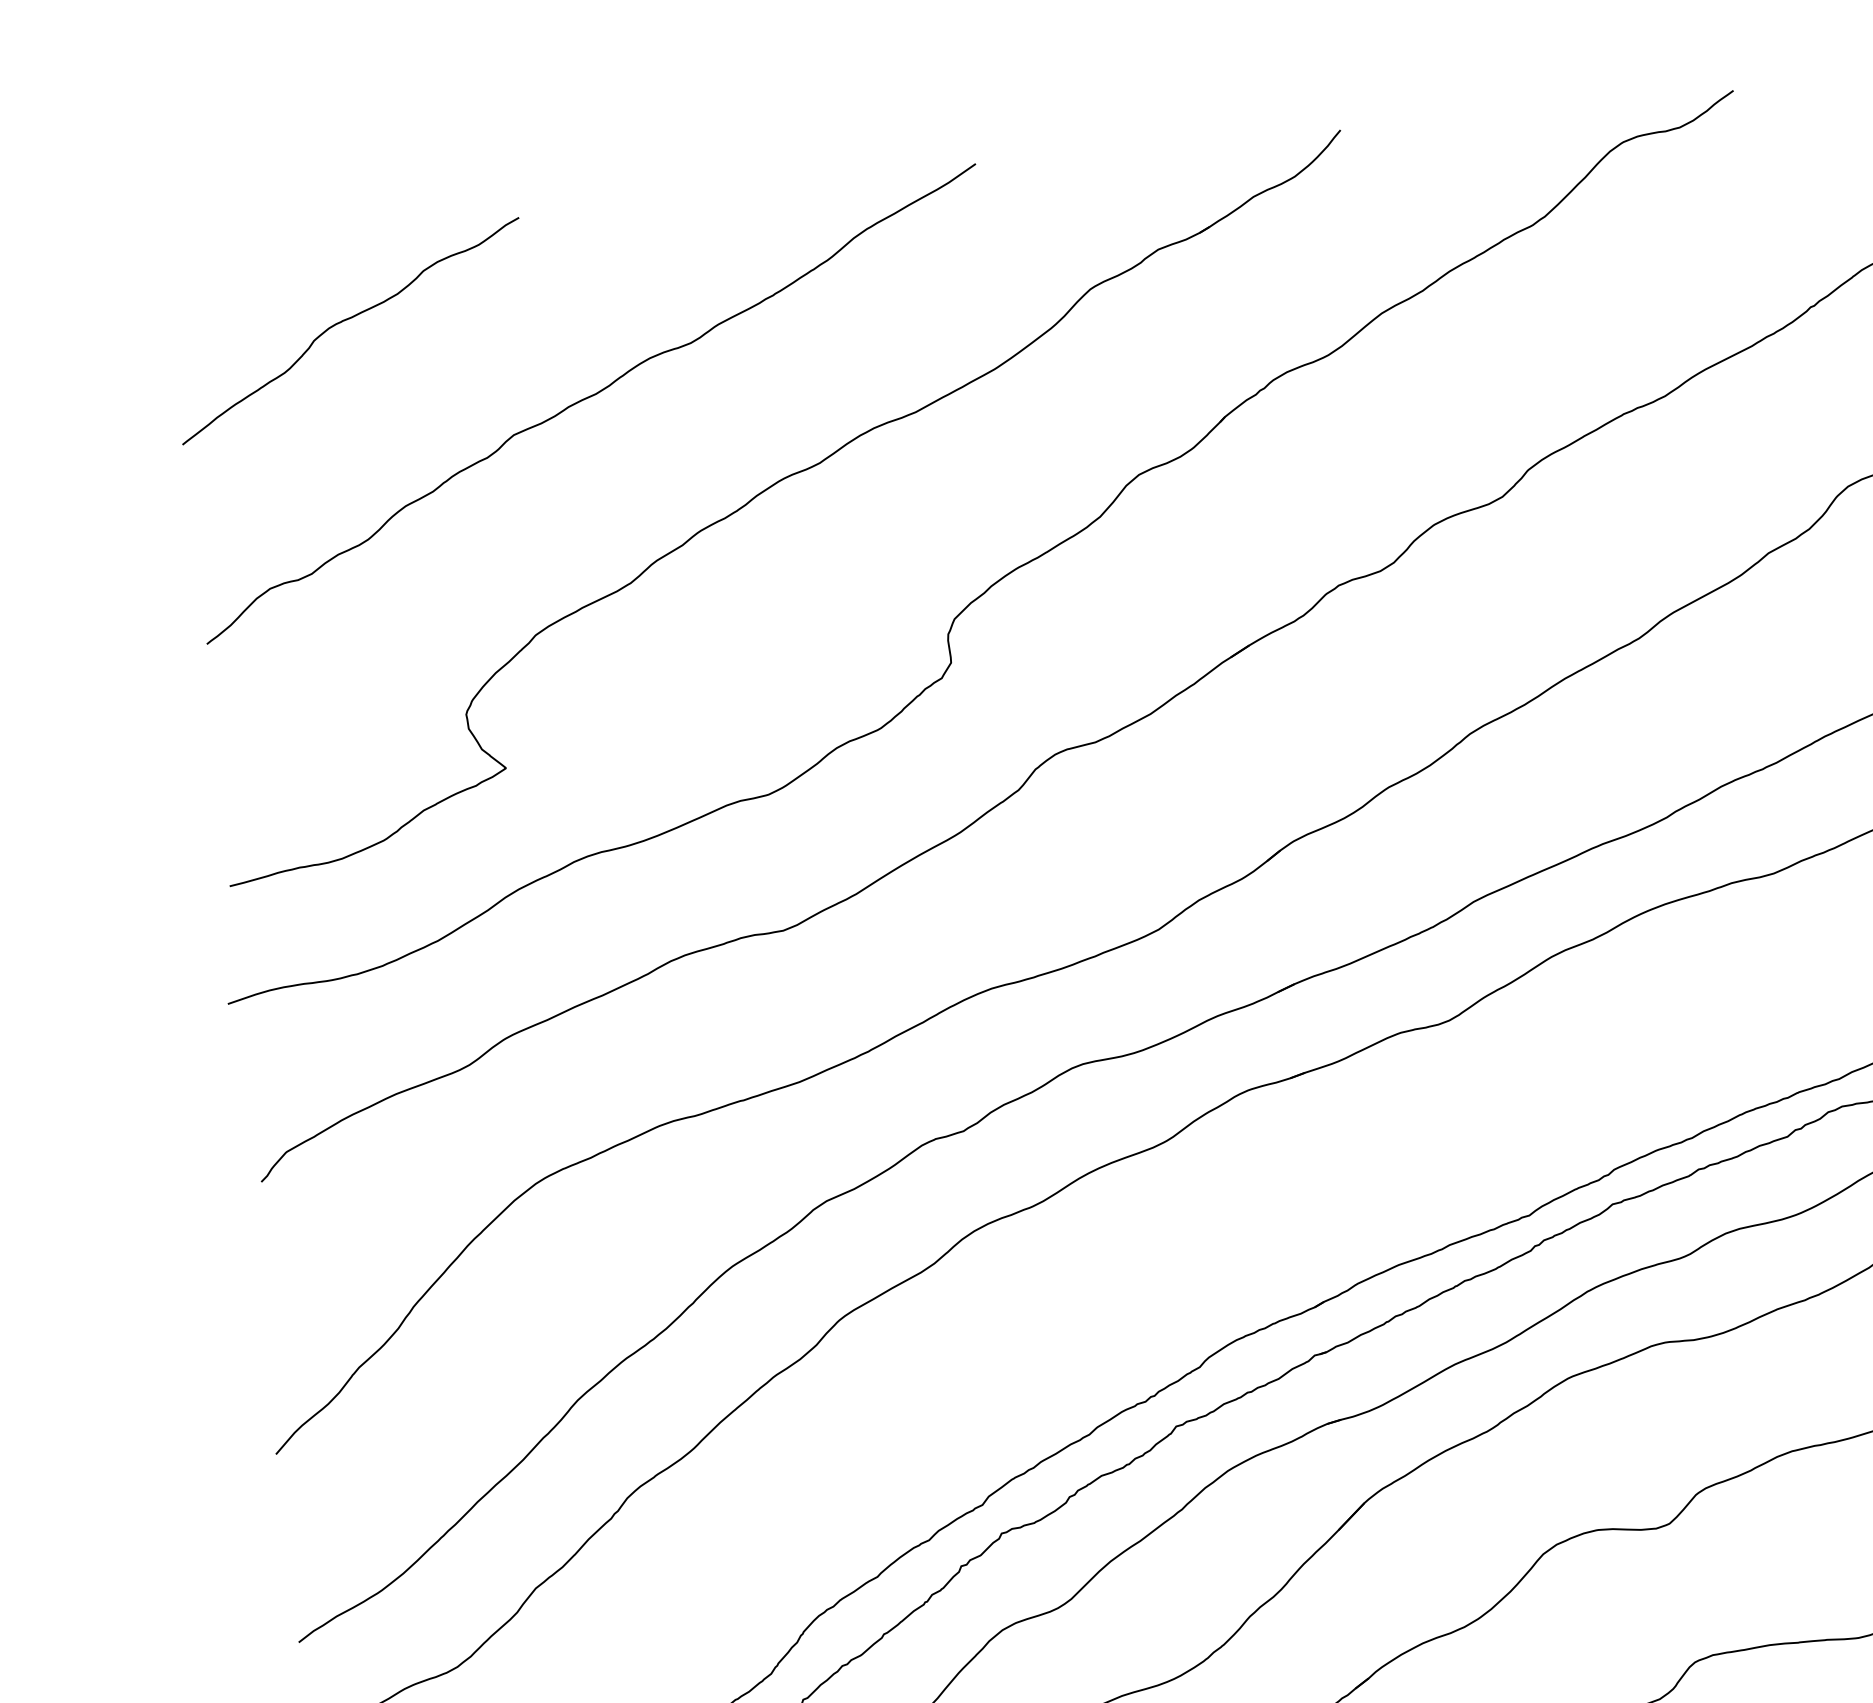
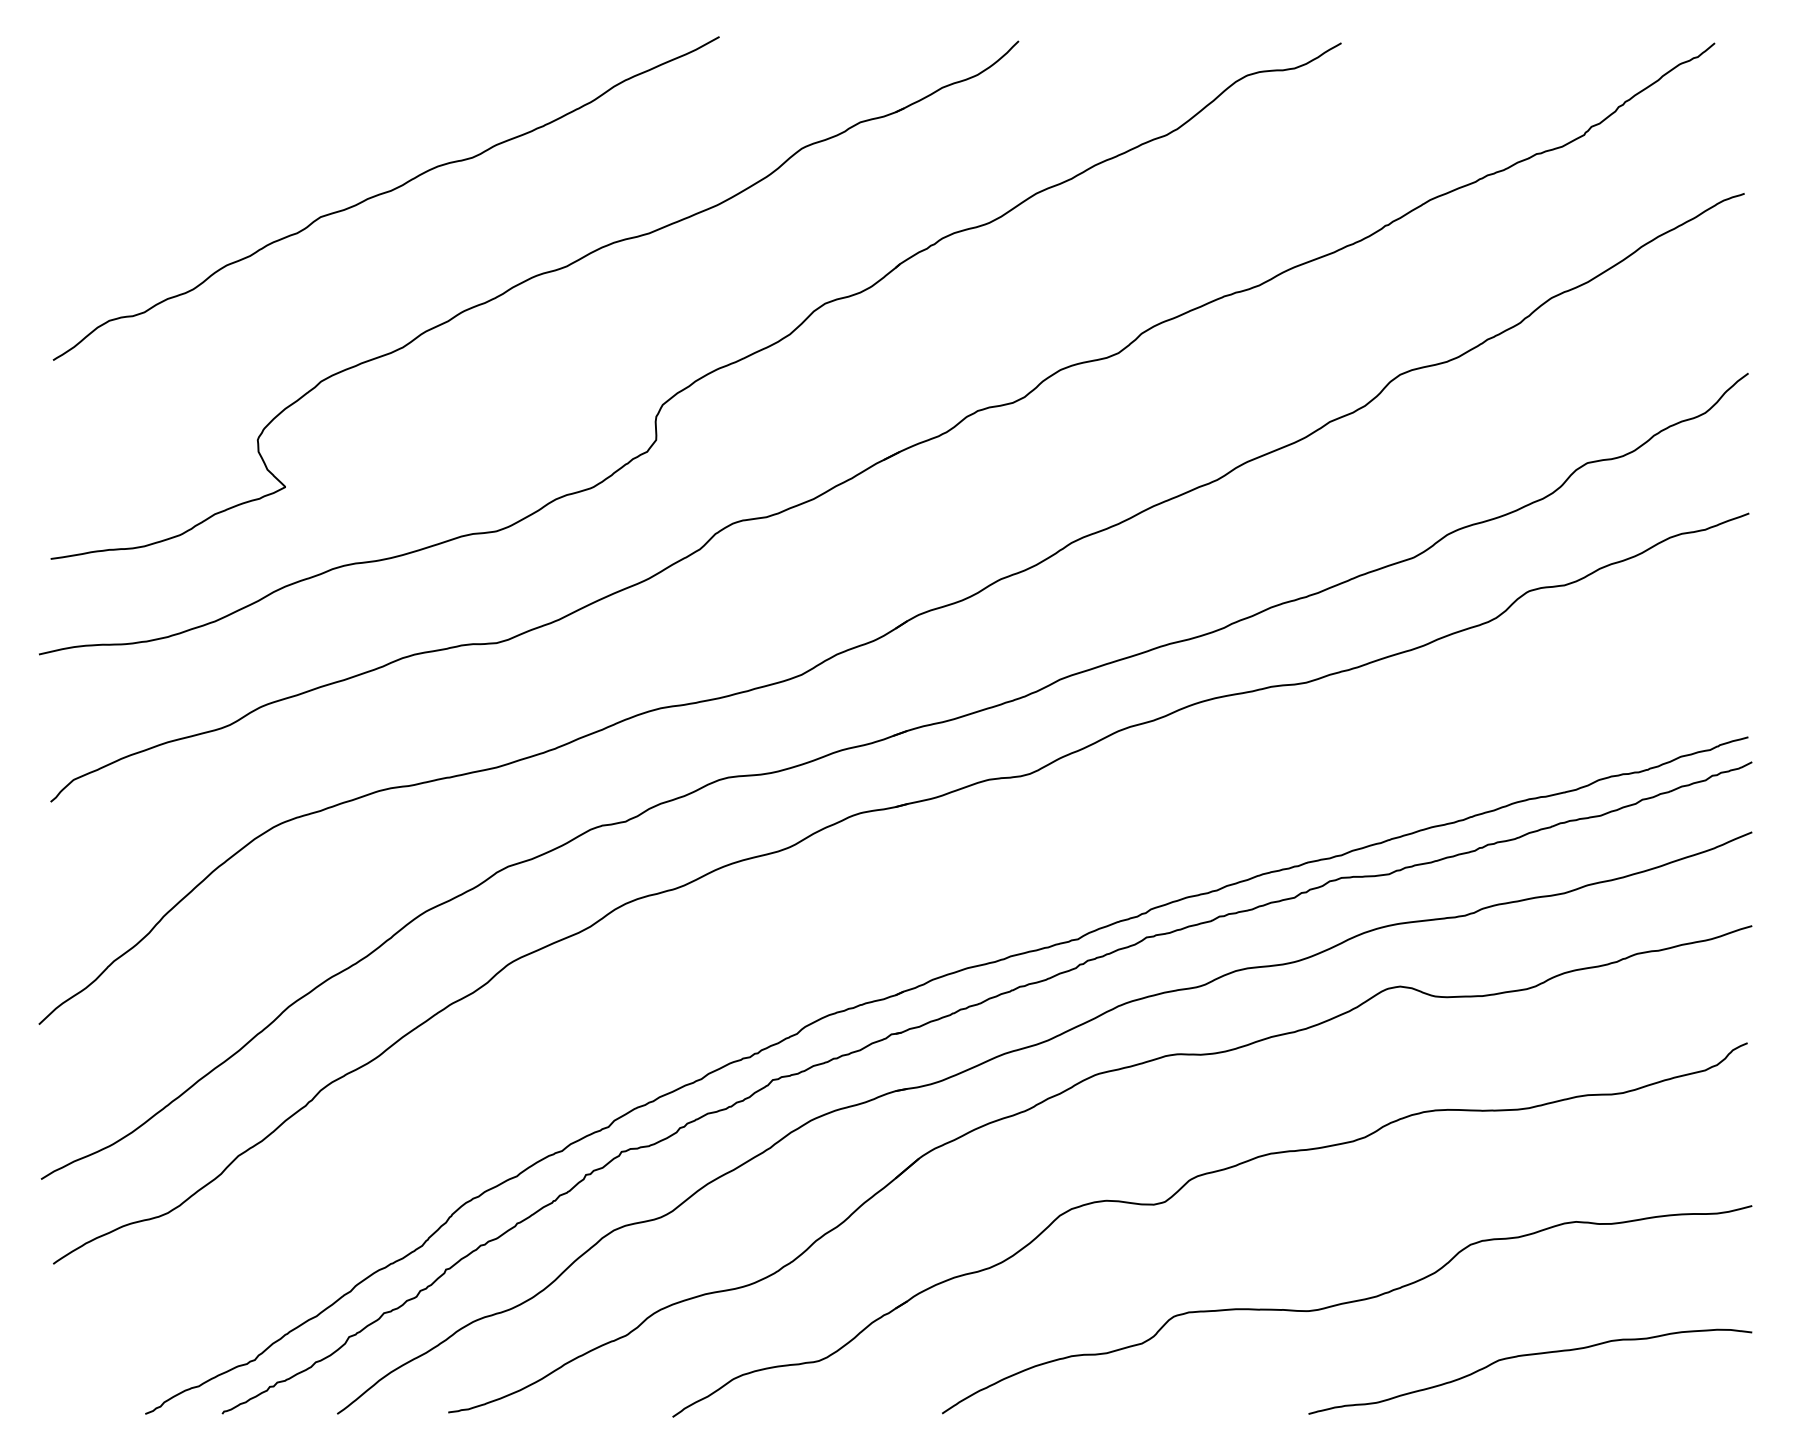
curve: (343, 322) -> (192, 110), removed

